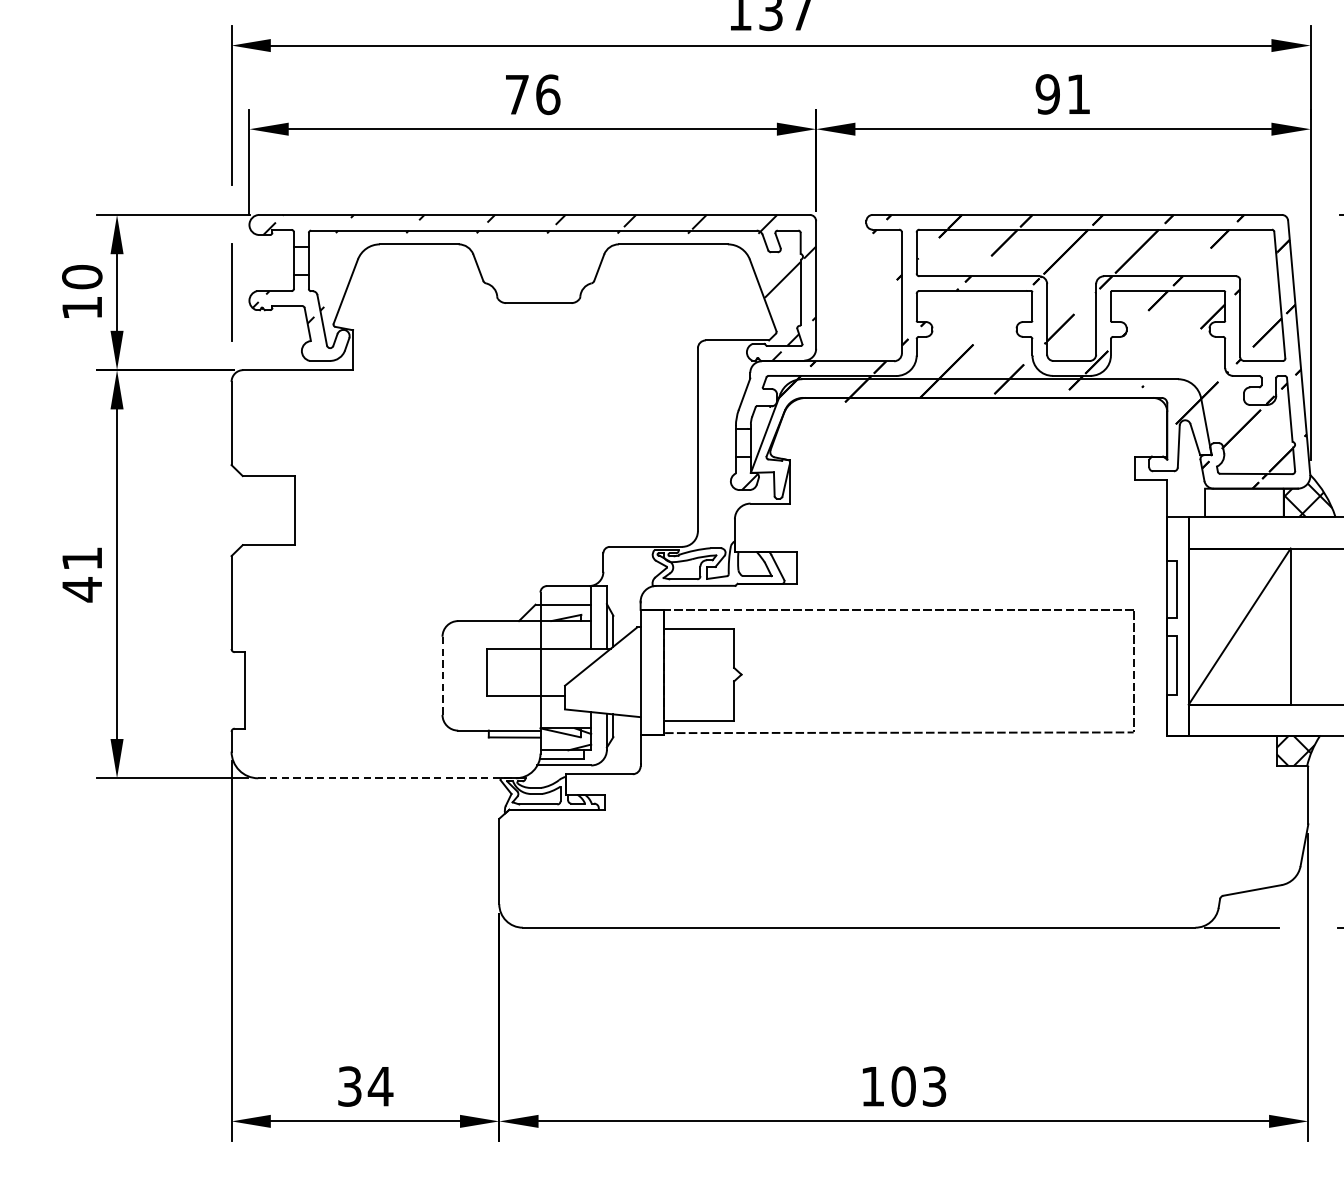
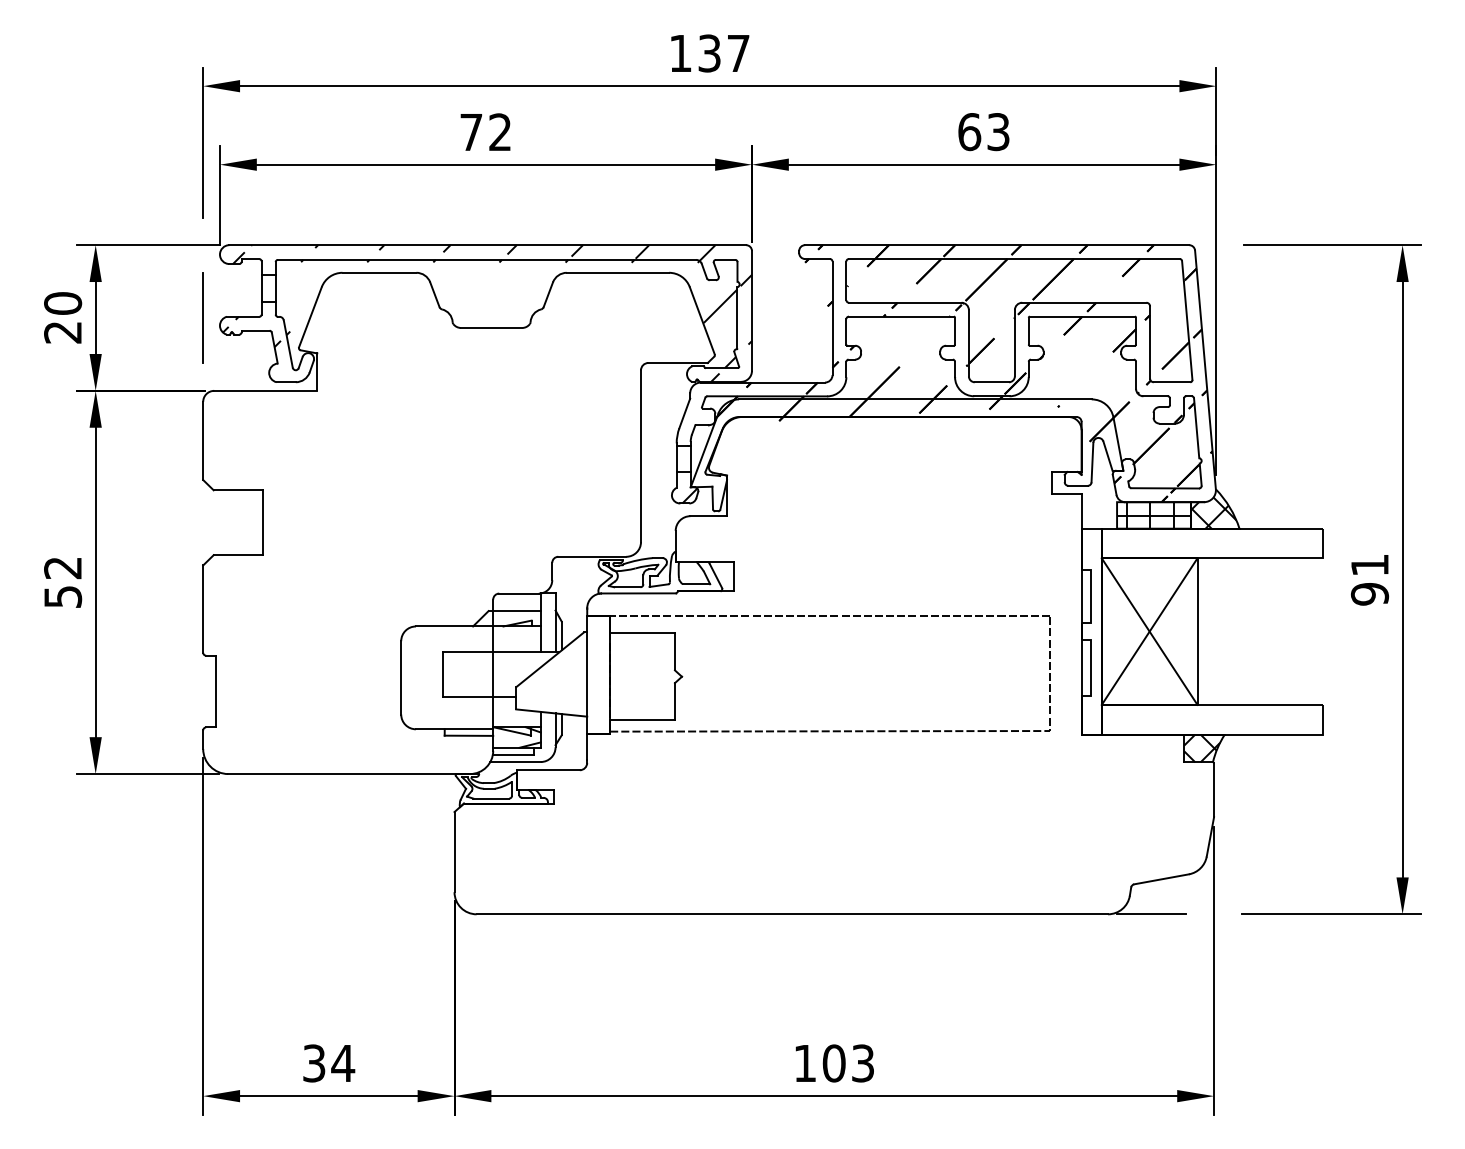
text: (548, 94) -> (500, 132), 76 -> 72
text: (1062, 94) -> (983, 132), 91 -> 63
text: (81, 307) -> (62, 332), 10 -> 20
hatch: (1244, 502) -> (1154, 515), added
text: (82, 575) -> (63, 583), 41 -> 52
line: (1239, 626) -> (1149, 631), added
line: (442, 675) -> (401, 677), dashed -> solid
line: (387, 778) -> (349, 774), dashed -> solid

